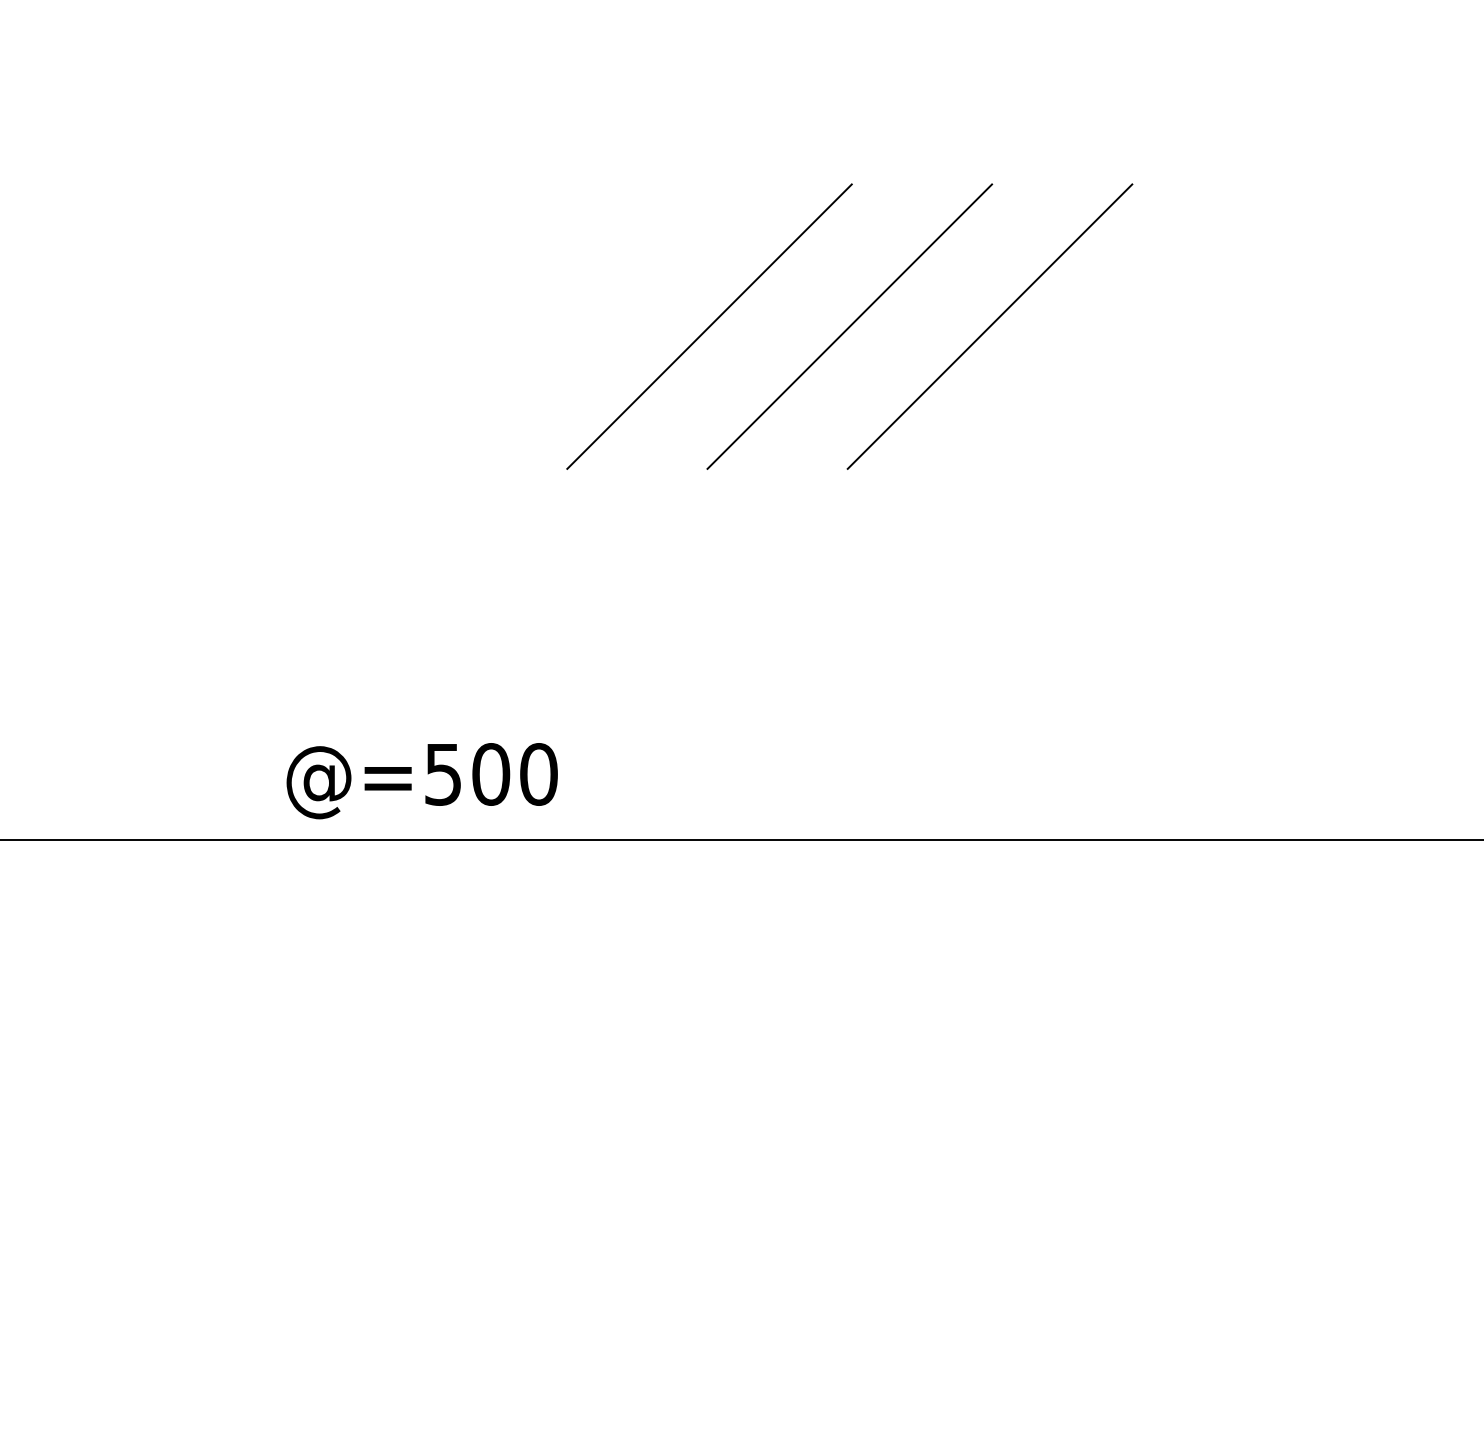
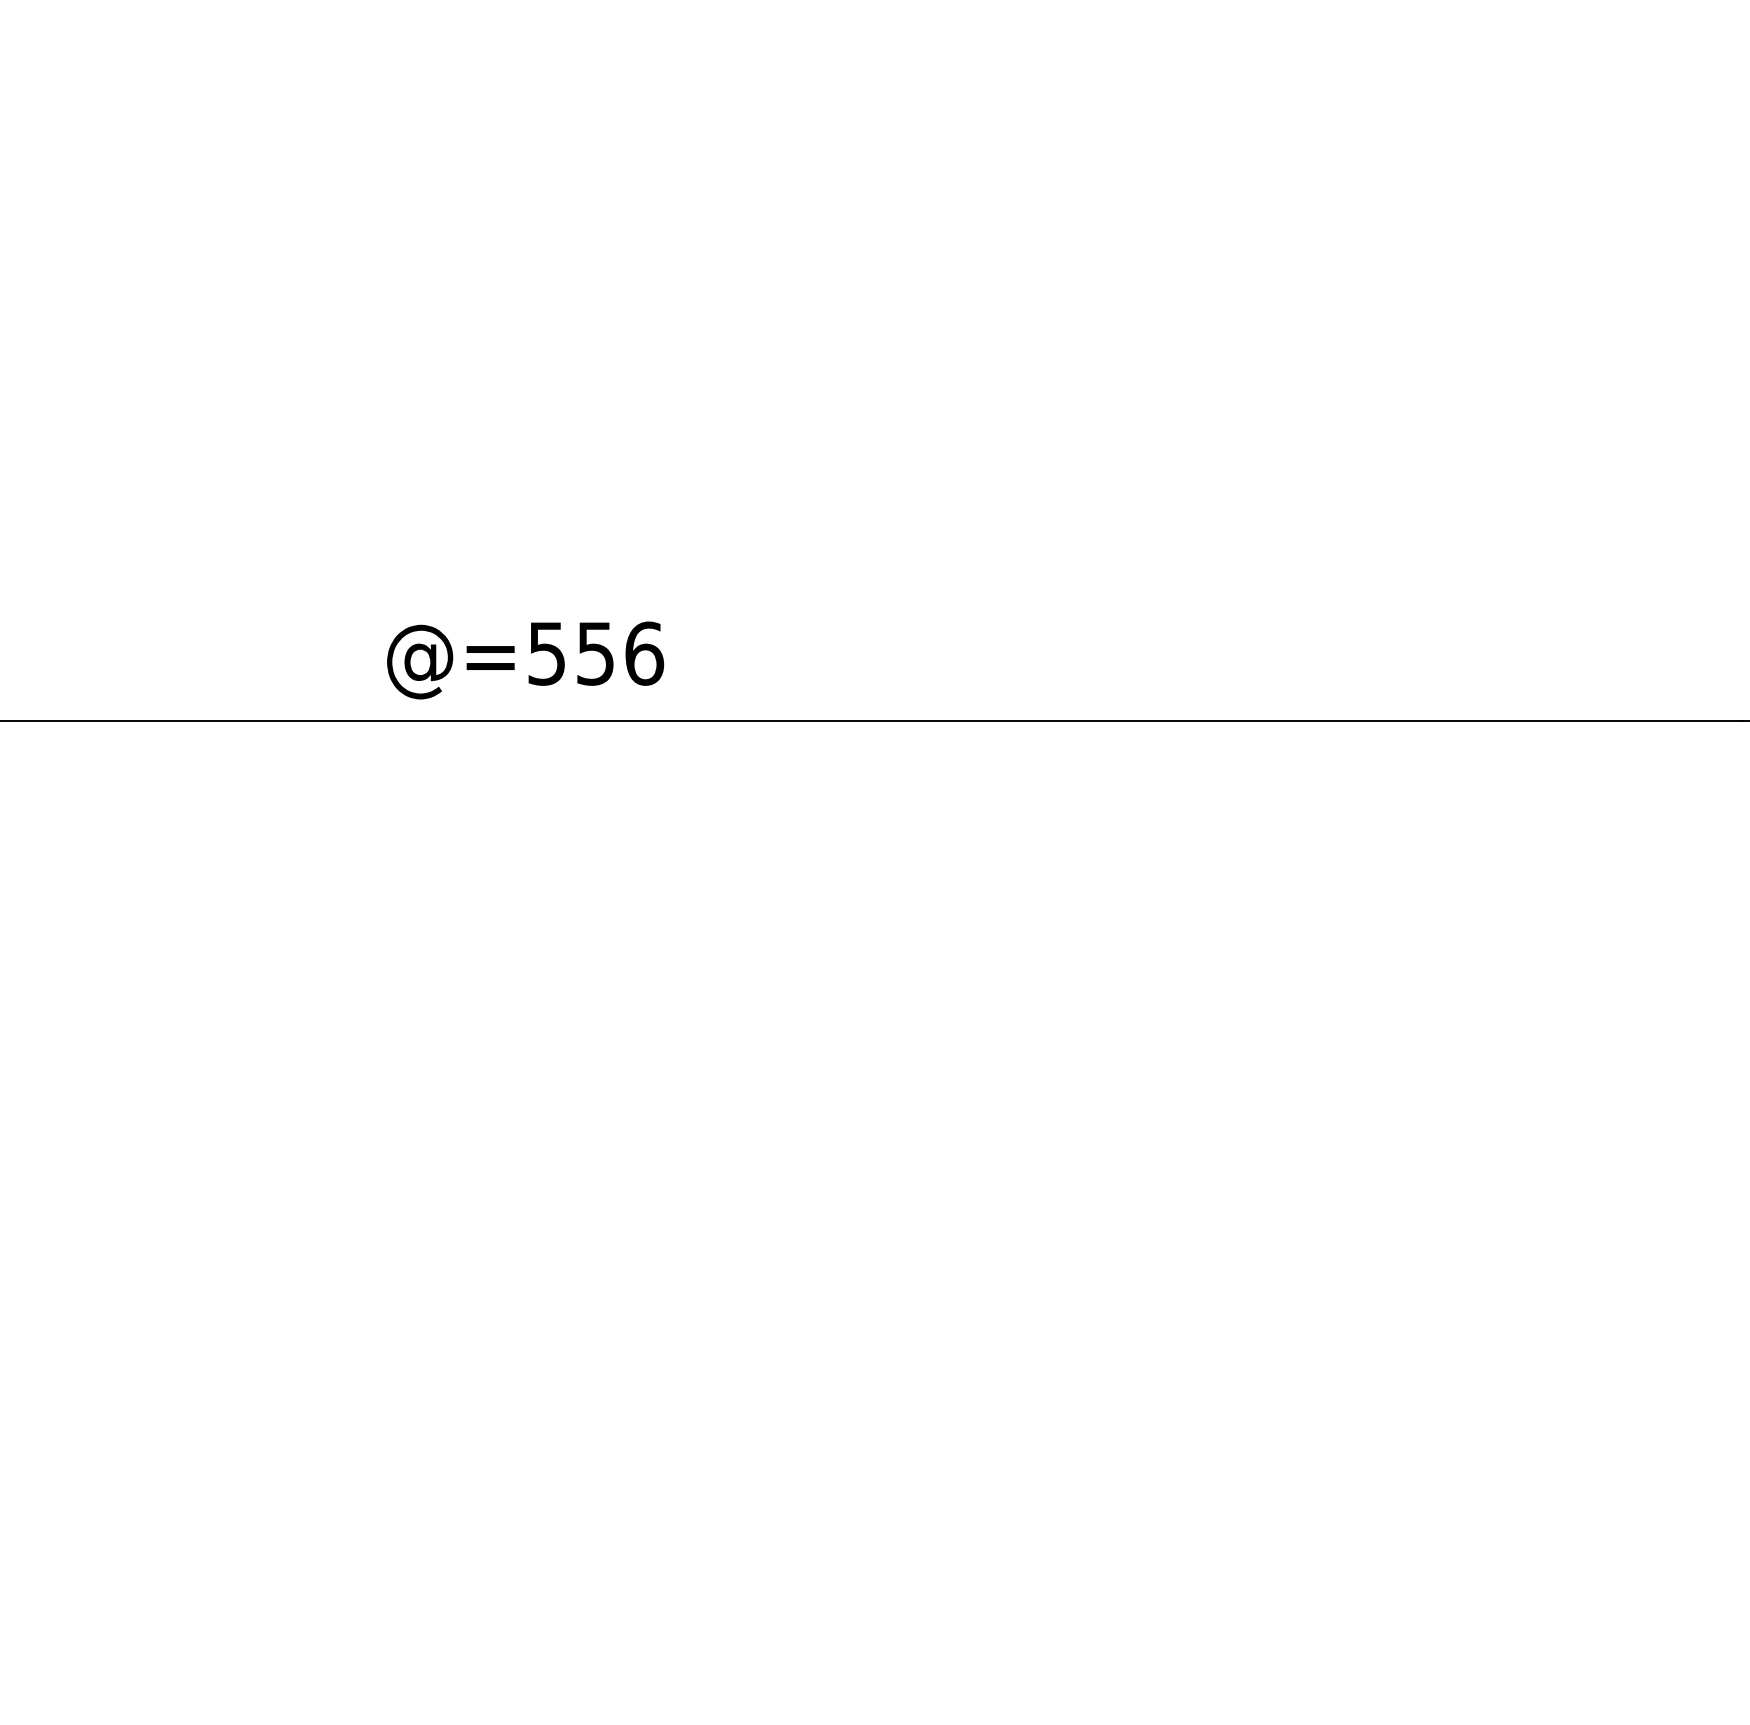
line: (709, 326) -> (818, 196), removed
line: (849, 326) -> (961, 196), removed
line: (989, 326) -> (1104, 196), removed
text: (515, 774) -> (620, 653), @=500 -> @=556

